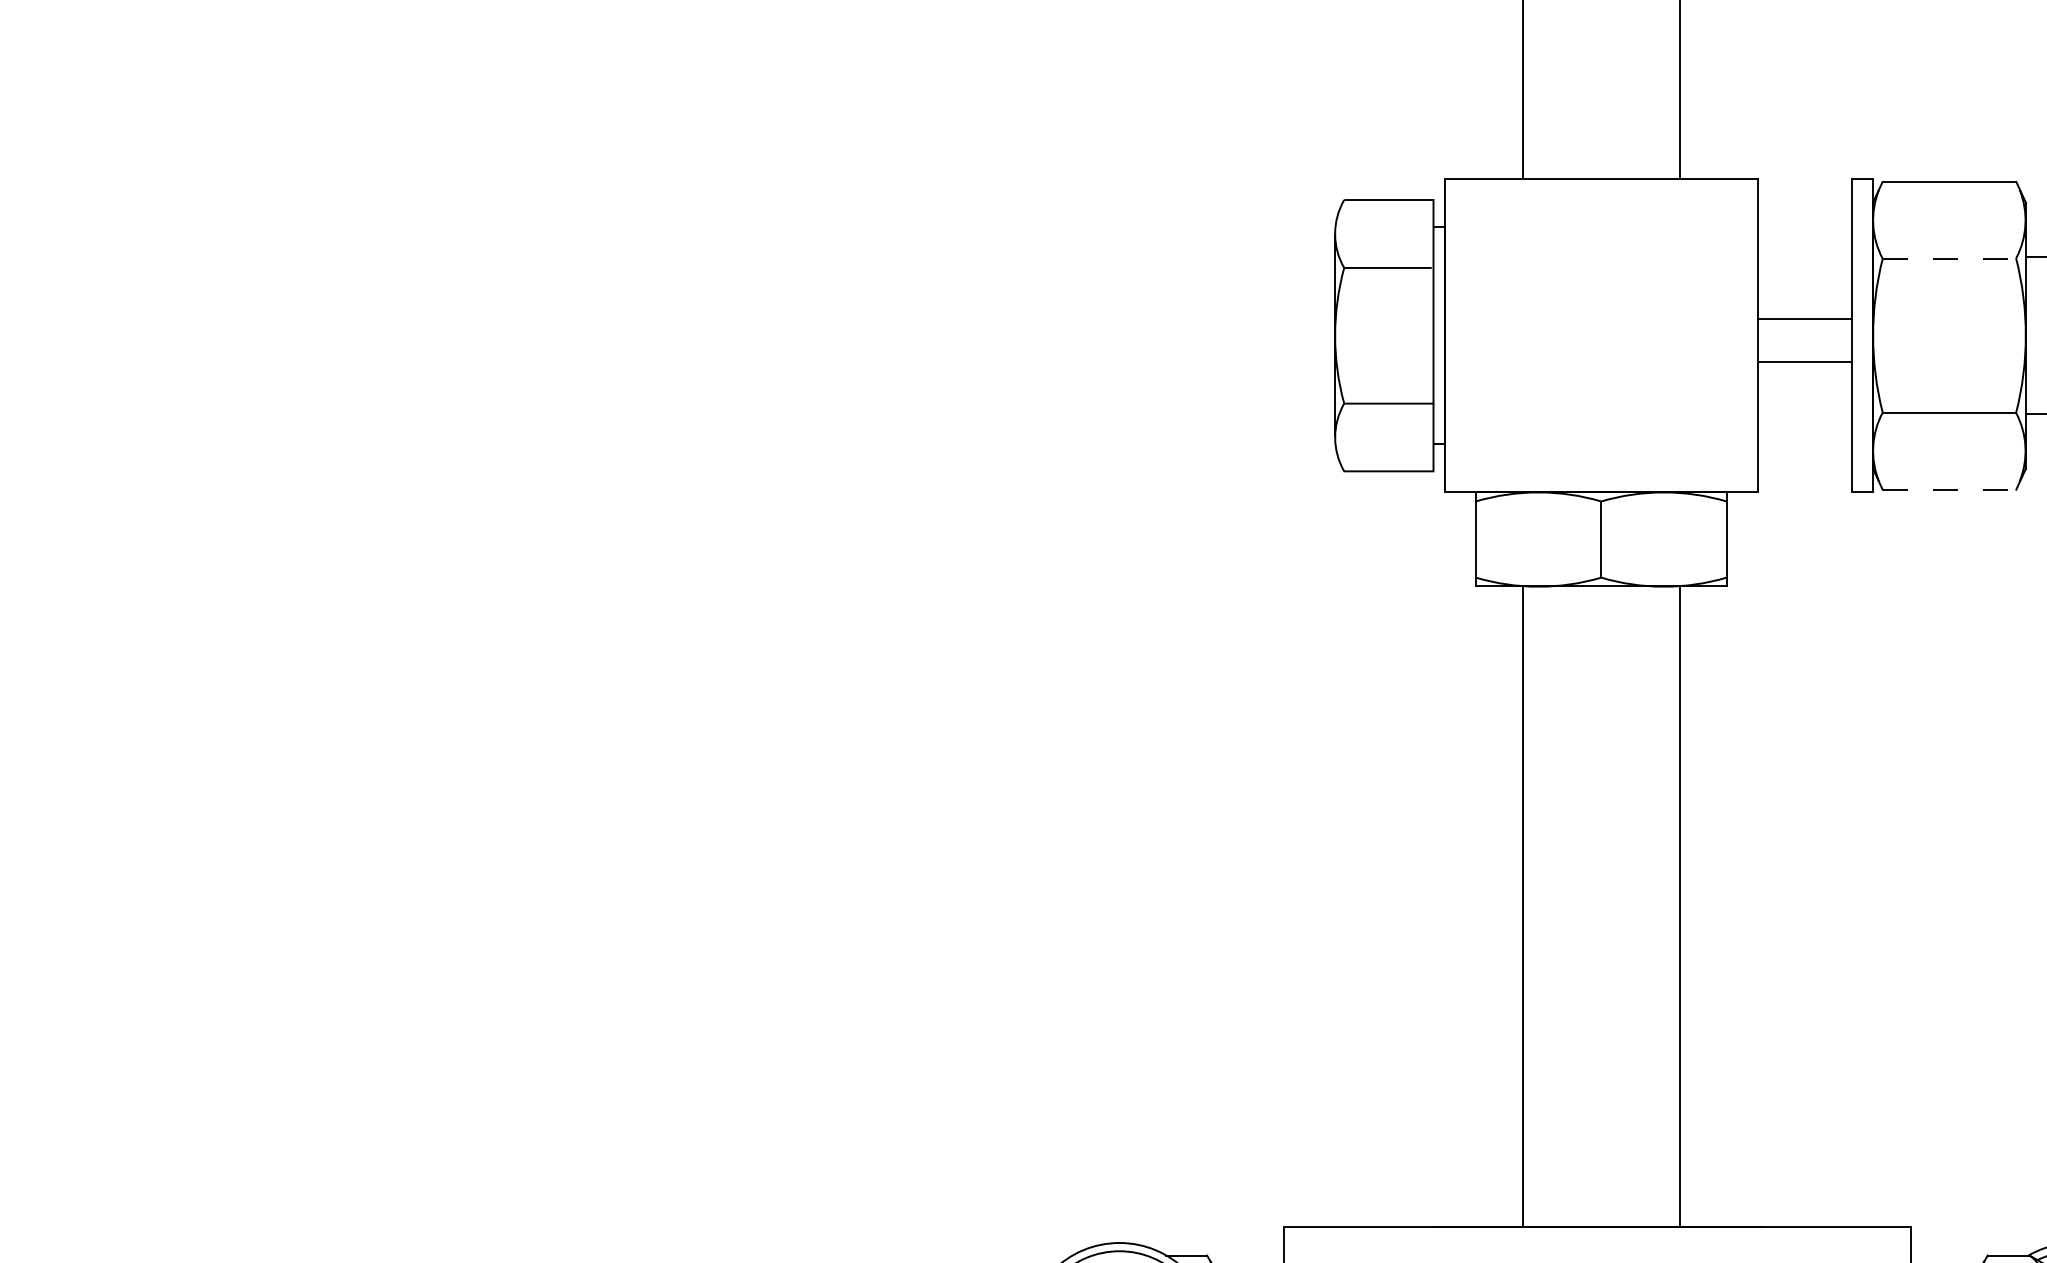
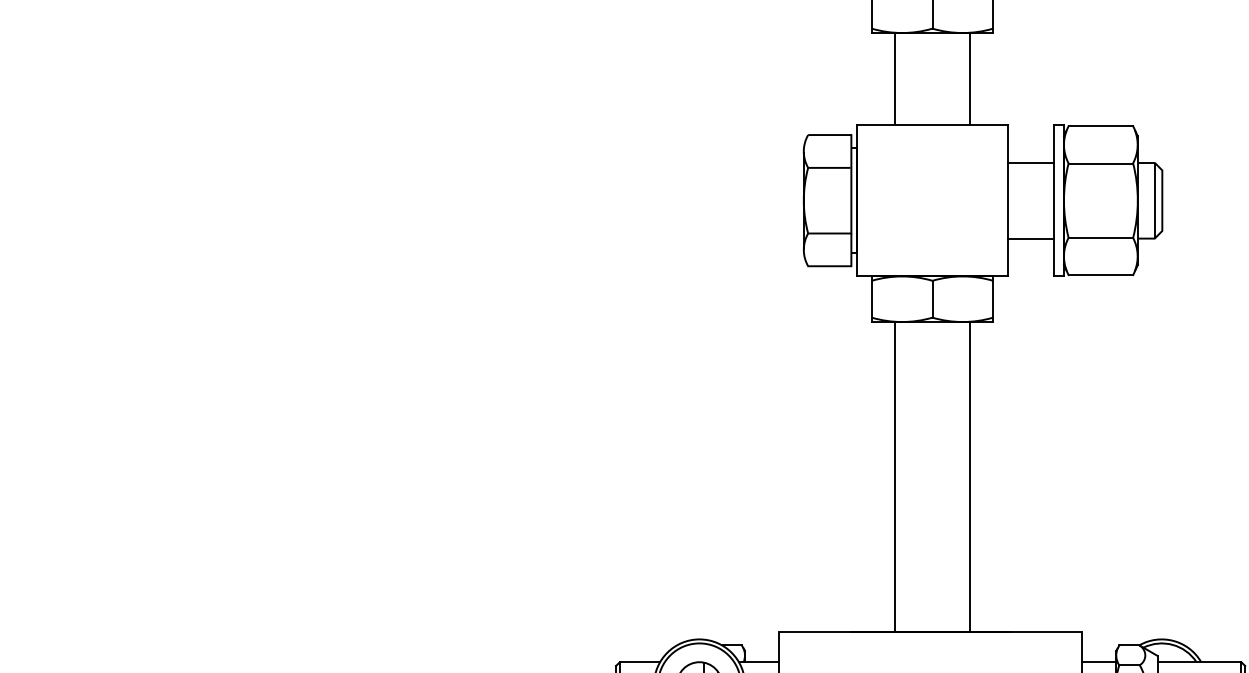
line: (1950, 258) -> (1101, 163), dashed -> solid
line: (1803, 318) -> (1030, 162), moved
line: (1803, 362) -> (1030, 238), moved
line: (1950, 490) -> (1101, 275), dashed -> solid

